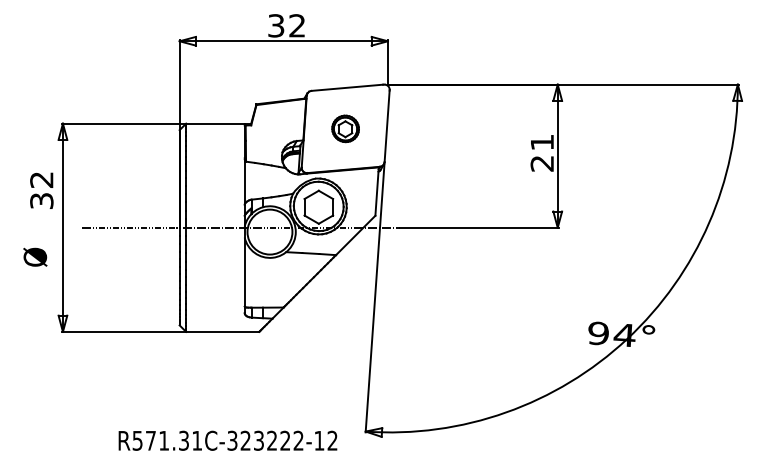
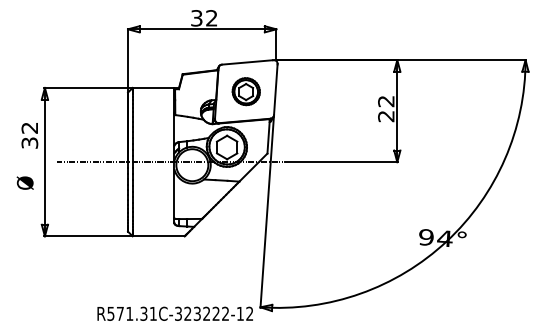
part: (345, 128) -> (246, 91), size x1.43
text: (541, 142) -> (385, 101), 21 -> 22
text: (227, 440) -> (174, 313), moved

